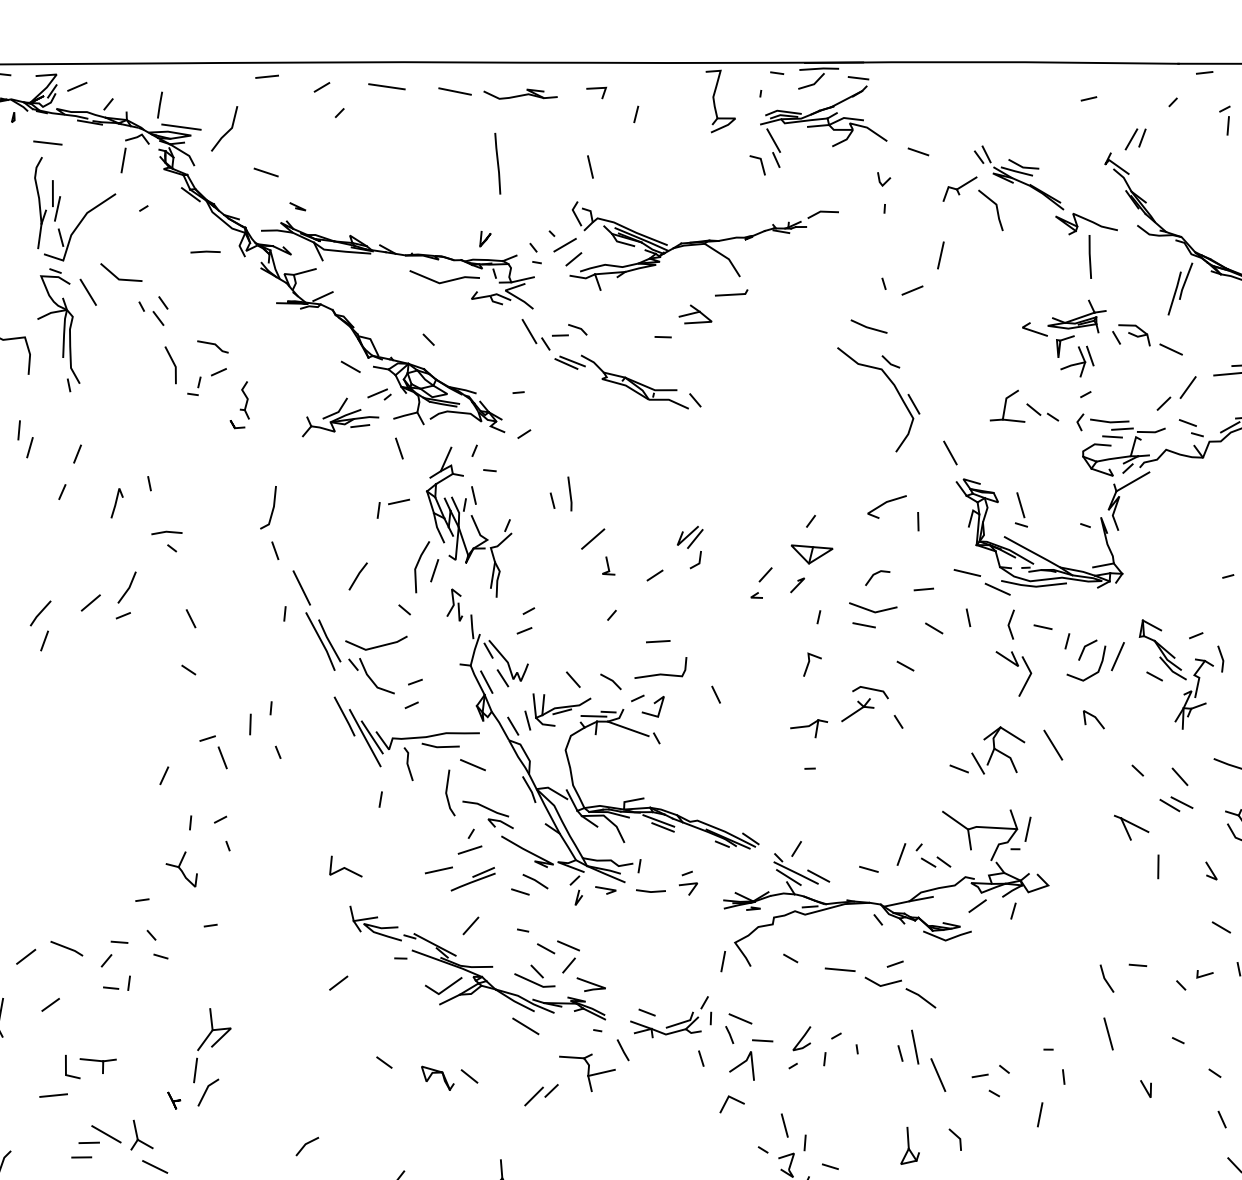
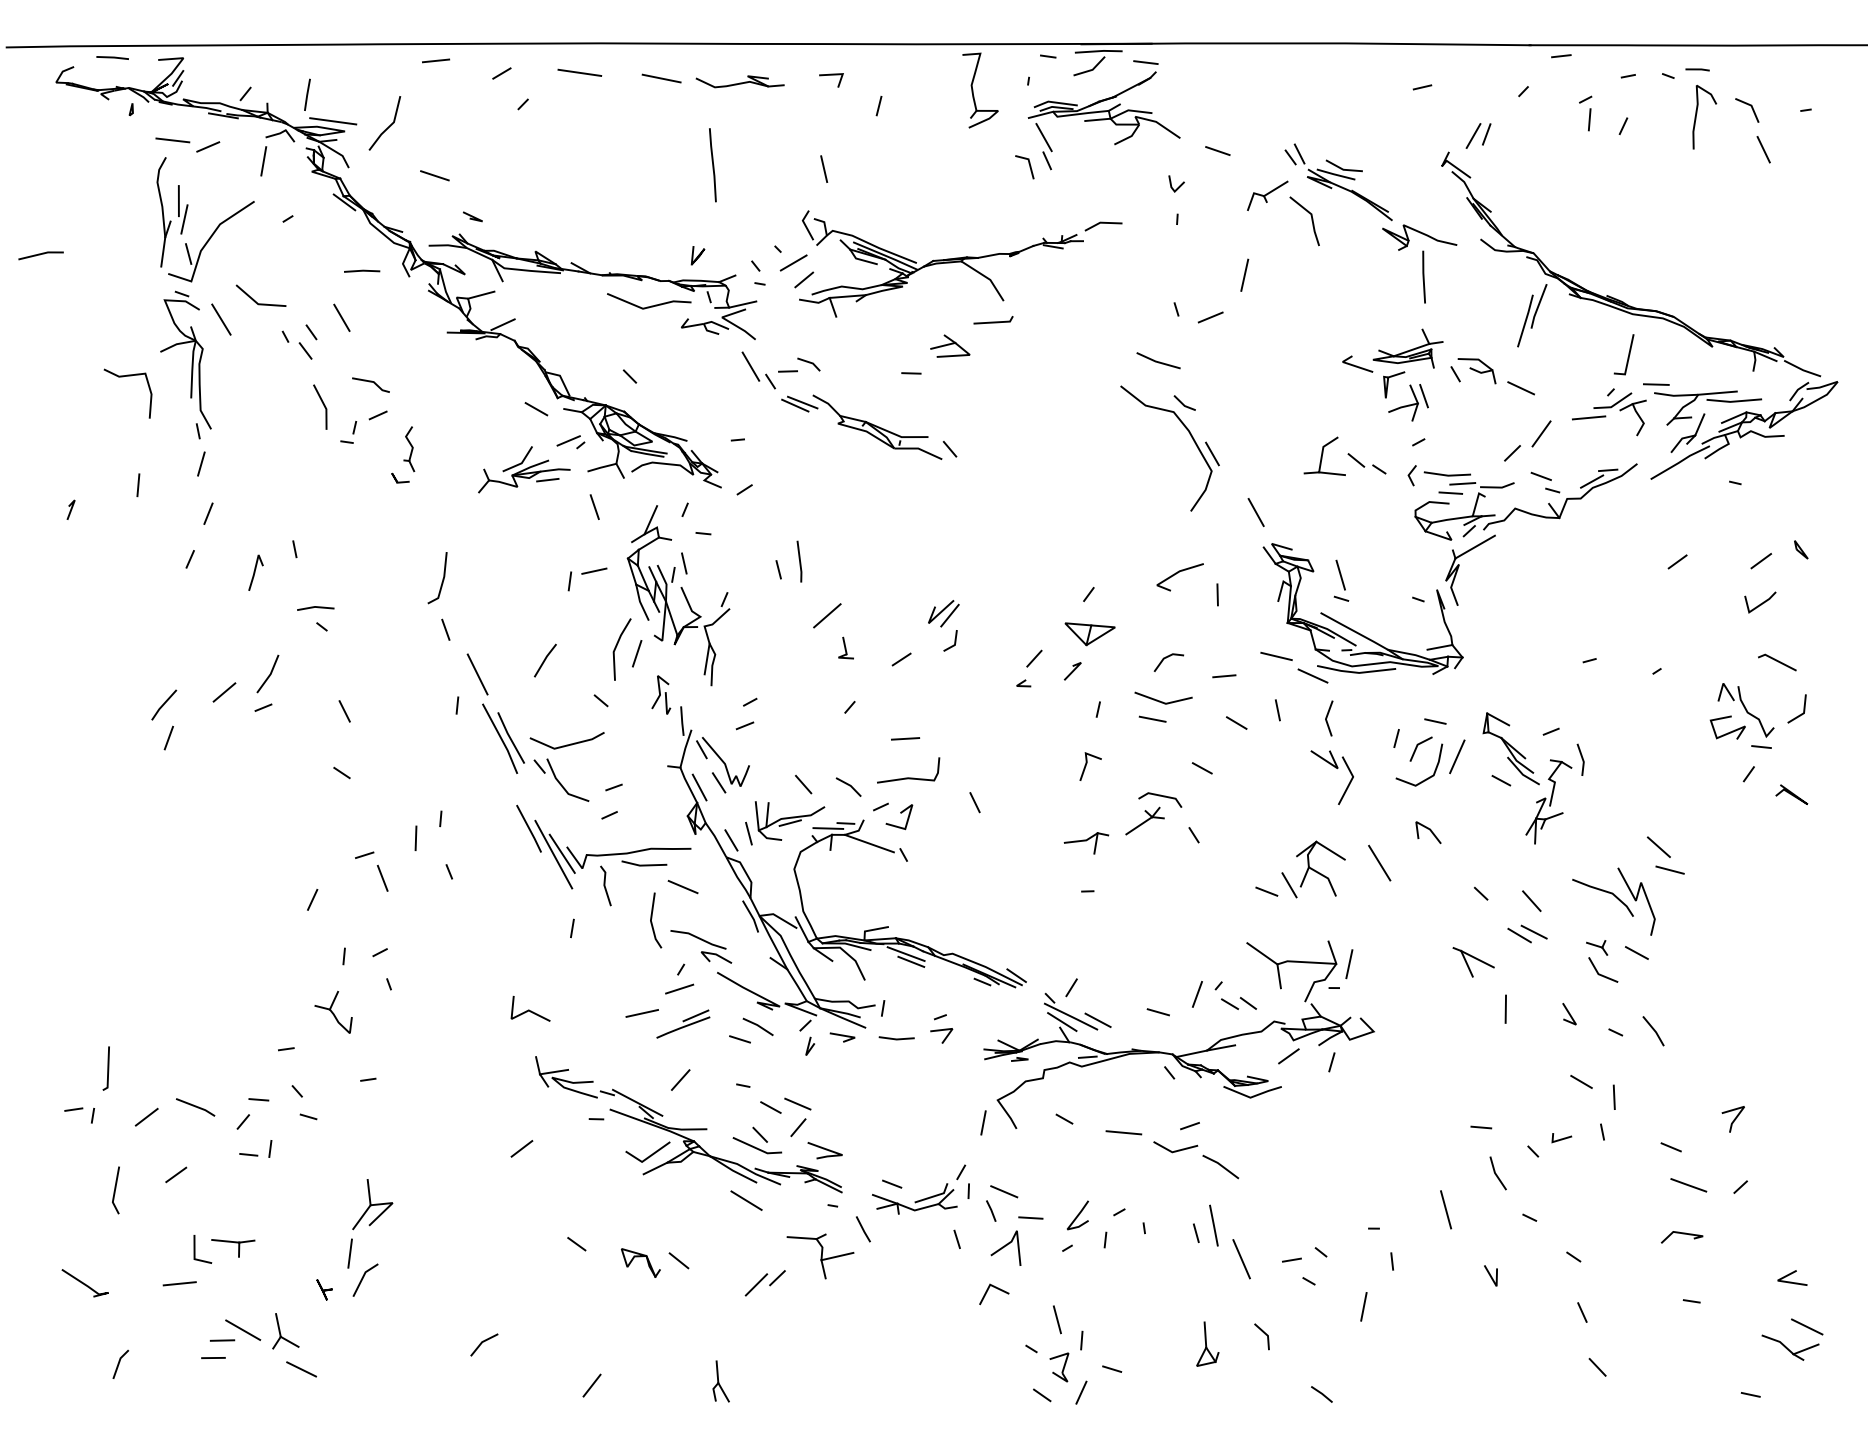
line: (77, 86) -> (208, 146), moved
line: (188, 290) -> (341, 317), added
line: (30, 447) -> (201, 463), moved
line: (1043, 627) -> (1435, 721), moved
line: (1105, 978) -> (1496, 1173), moved

